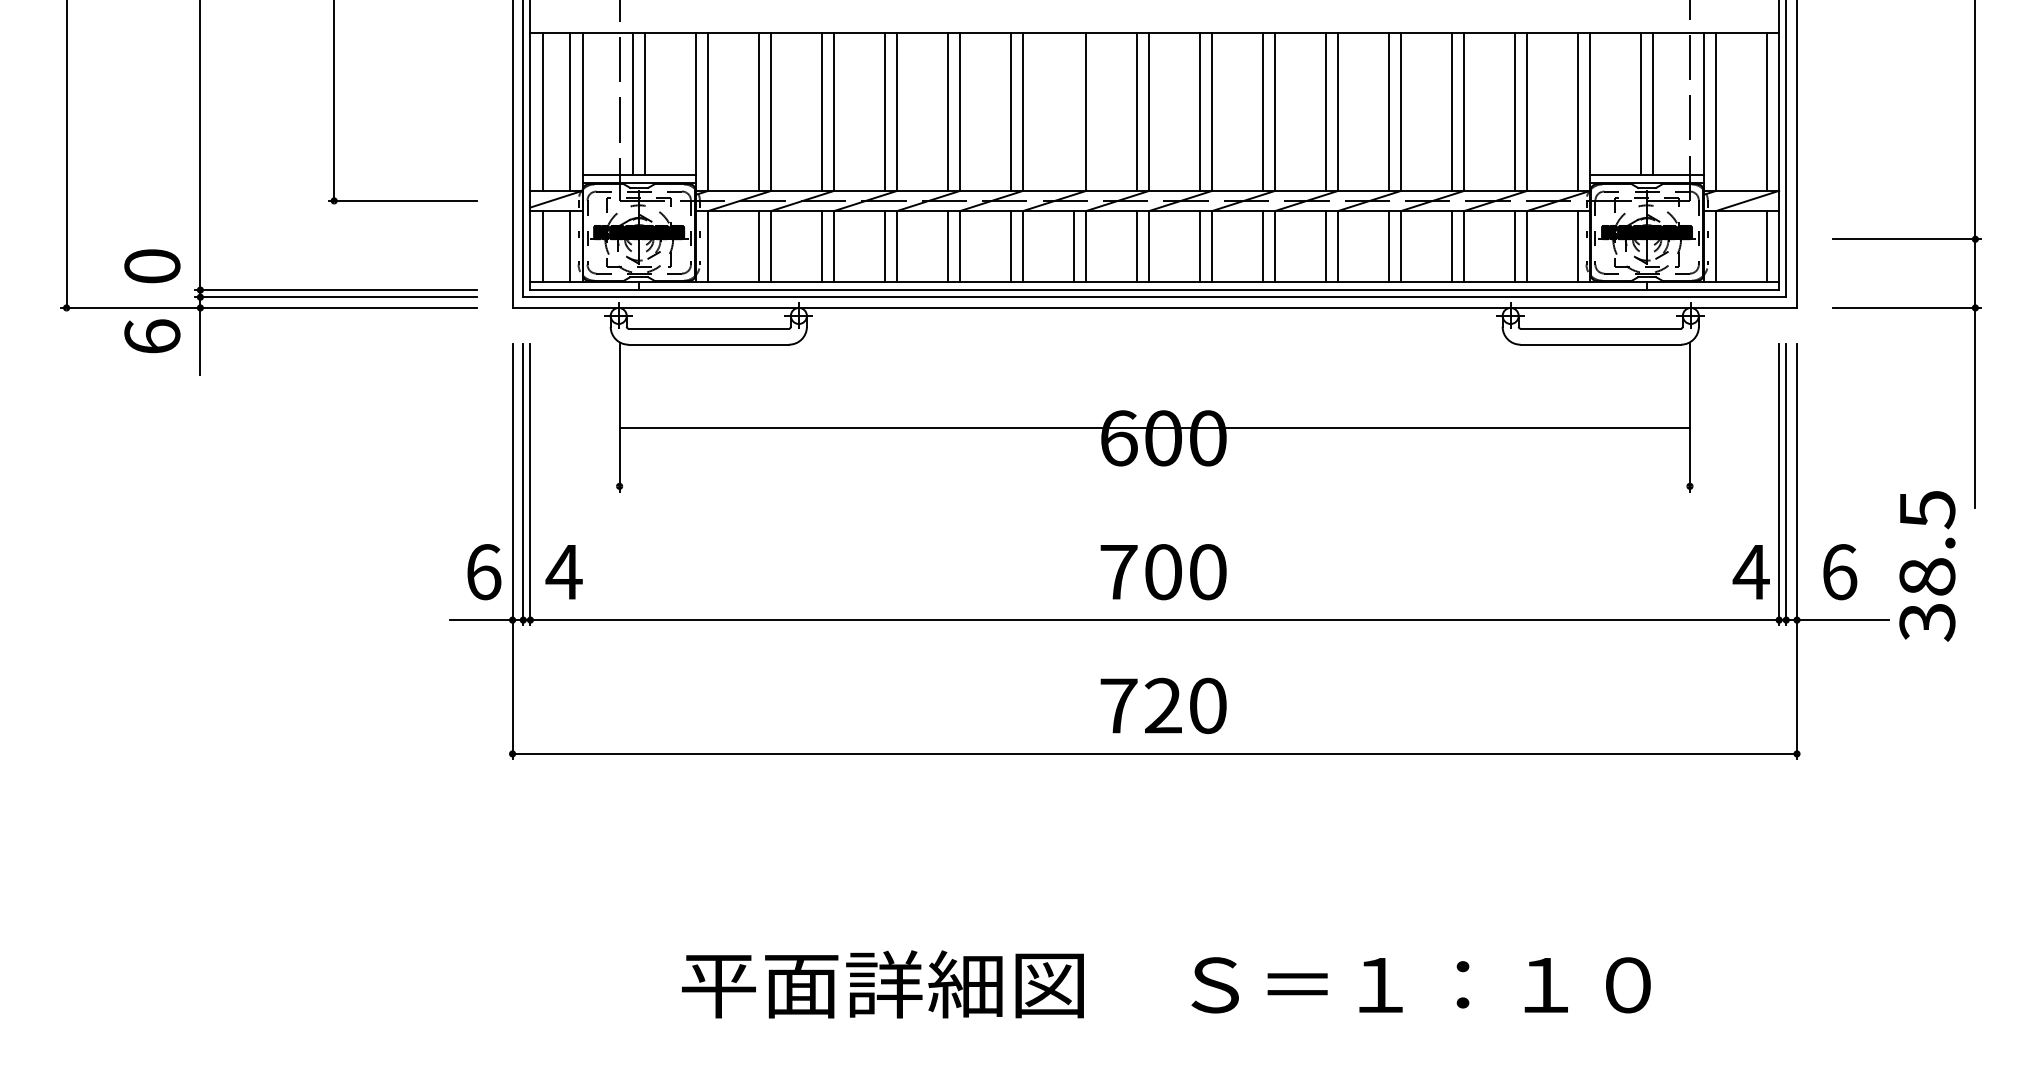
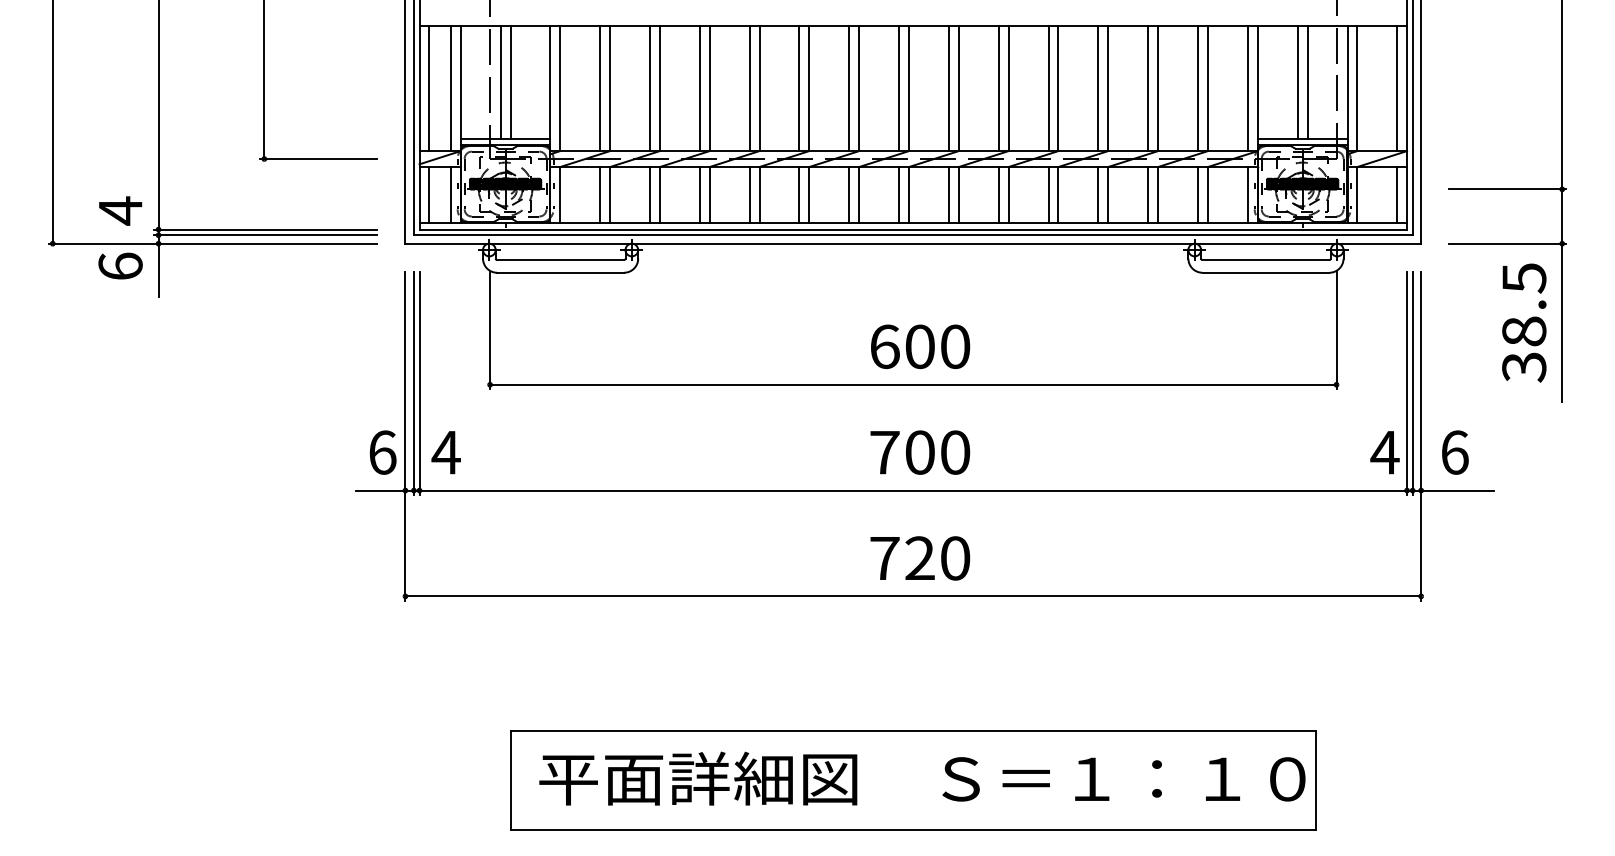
line: (1073, 111) -> (849, 88), added
text: (152, 266) -> (120, 210), 0 -> 4
line: (1154, 428) -> (913, 384), moved
text: (1927, 566) -> (1524, 323), moved
part: (1154, 986) -> (913, 780), added

